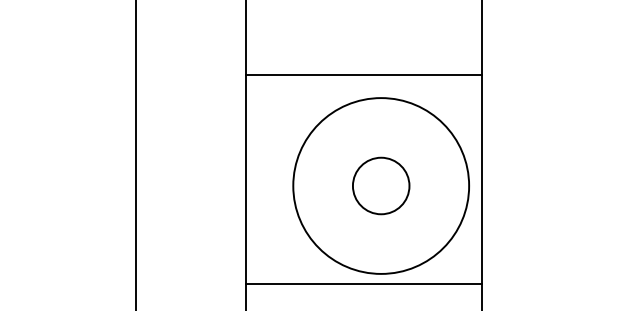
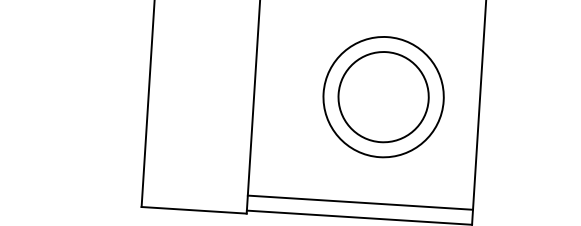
circle: (381, 185) -> (383, 96), size x0.71
circle: (381, 185) -> (383, 96), size x1.67
line: (363, 284) -> (359, 202), moved

